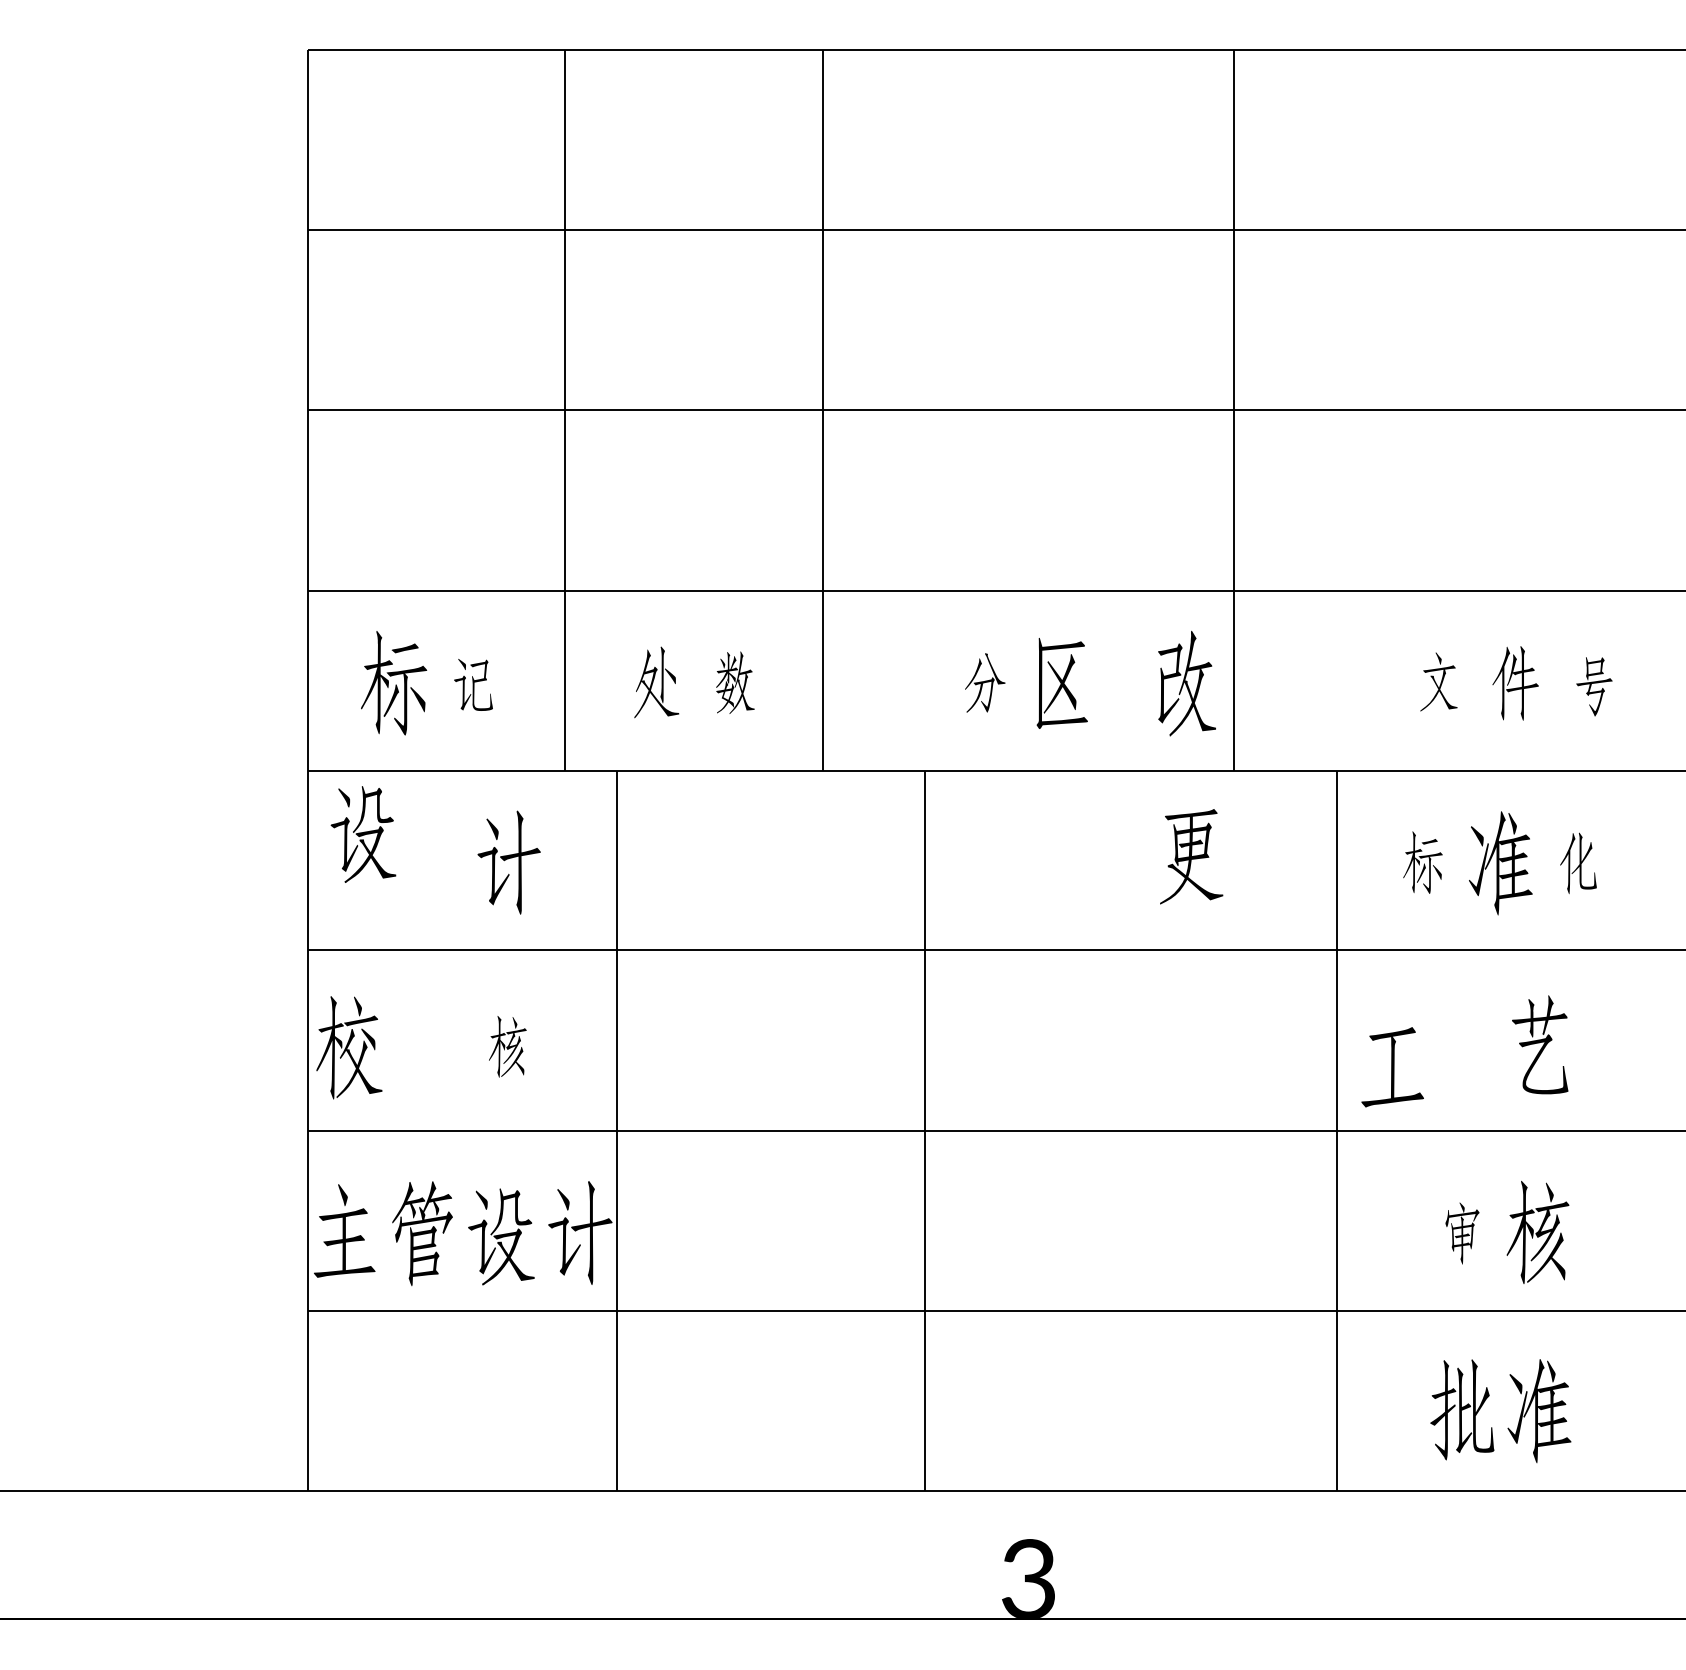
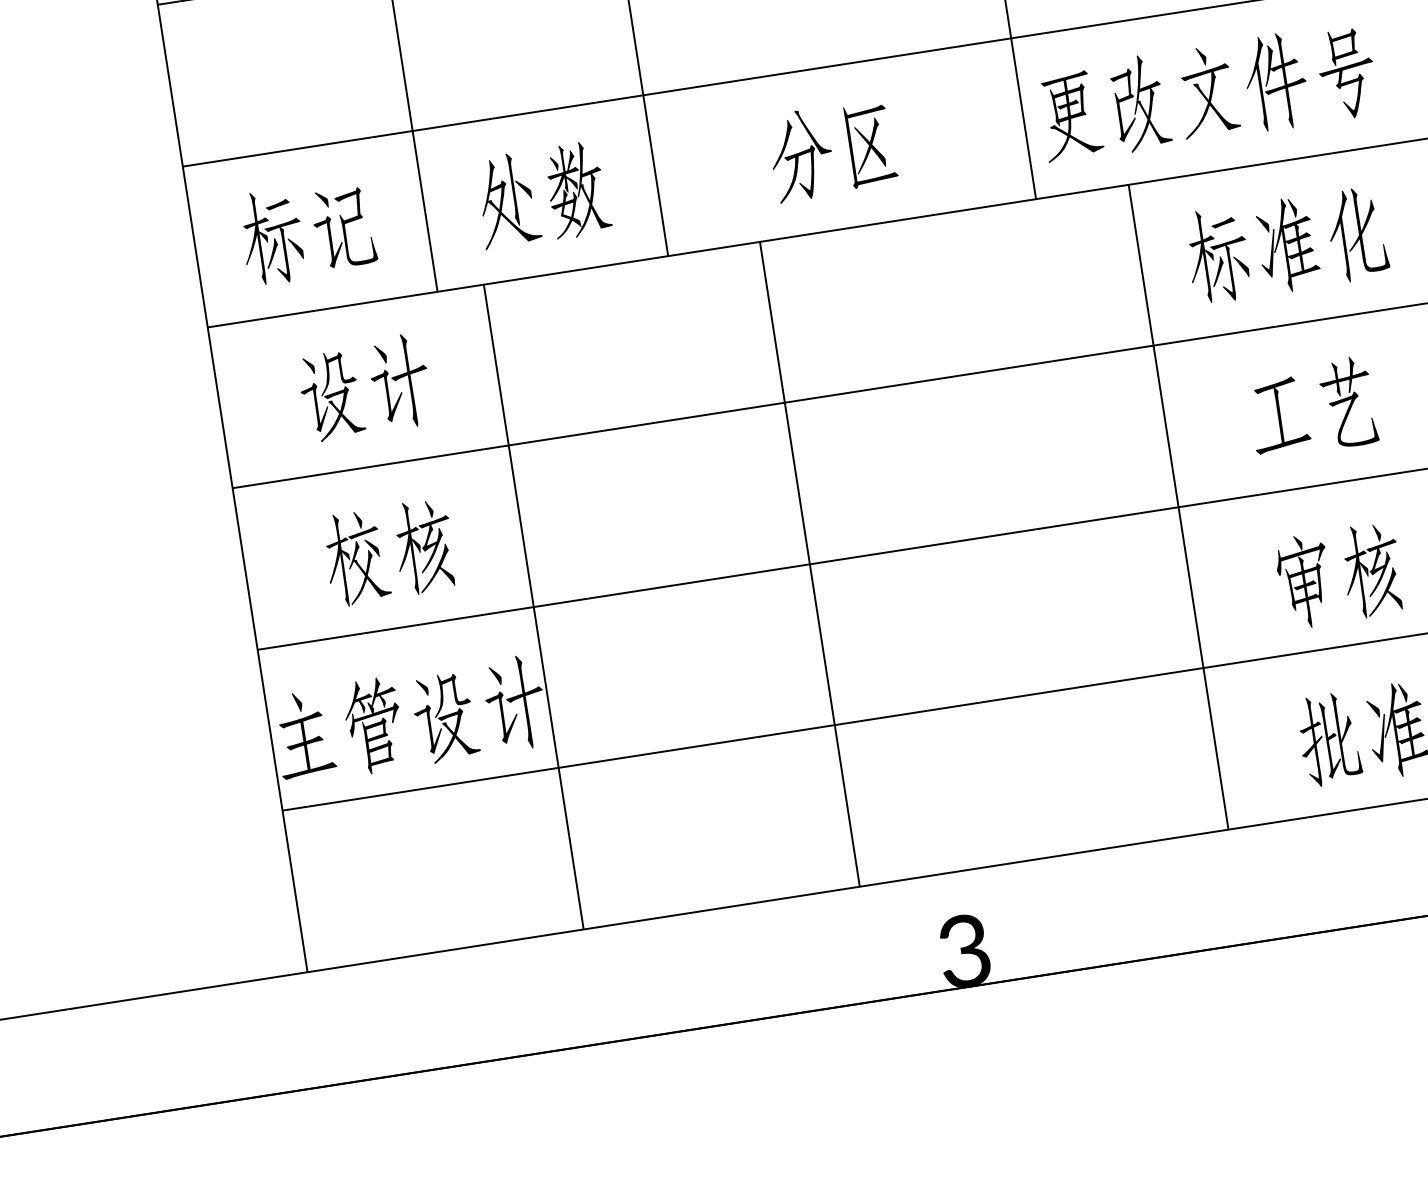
part: (1438, 681) -> (1206, 91), size x1.67
part: (656, 682) -> (507, 200), size x1.43
part: (735, 682) -> (577, 189), size x1.67
part: (984, 682) -> (800, 154), size x1.67
part: (1186, 683) -> (1139, 103), moved
part: (1515, 683) -> (1275, 82), size x1.43
part: (473, 684) -> (343, 227), size x1.67
part: (1594, 686) -> (1347, 74), size x1.67
part: (363, 834) -> (331, 396), moved
part: (1191, 856) -> (1070, 115), moved
part: (1422, 862) -> (1217, 255), size x1.67
part: (1578, 863) -> (1357, 234), size x1.67
part: (507, 1046) -> (424, 546), size x1.67
part: (349, 1047) -> (356, 558), moved
part: (1392, 1067) -> (1278, 415), moved
part: (1462, 1233) -> (1304, 581), size x1.67

